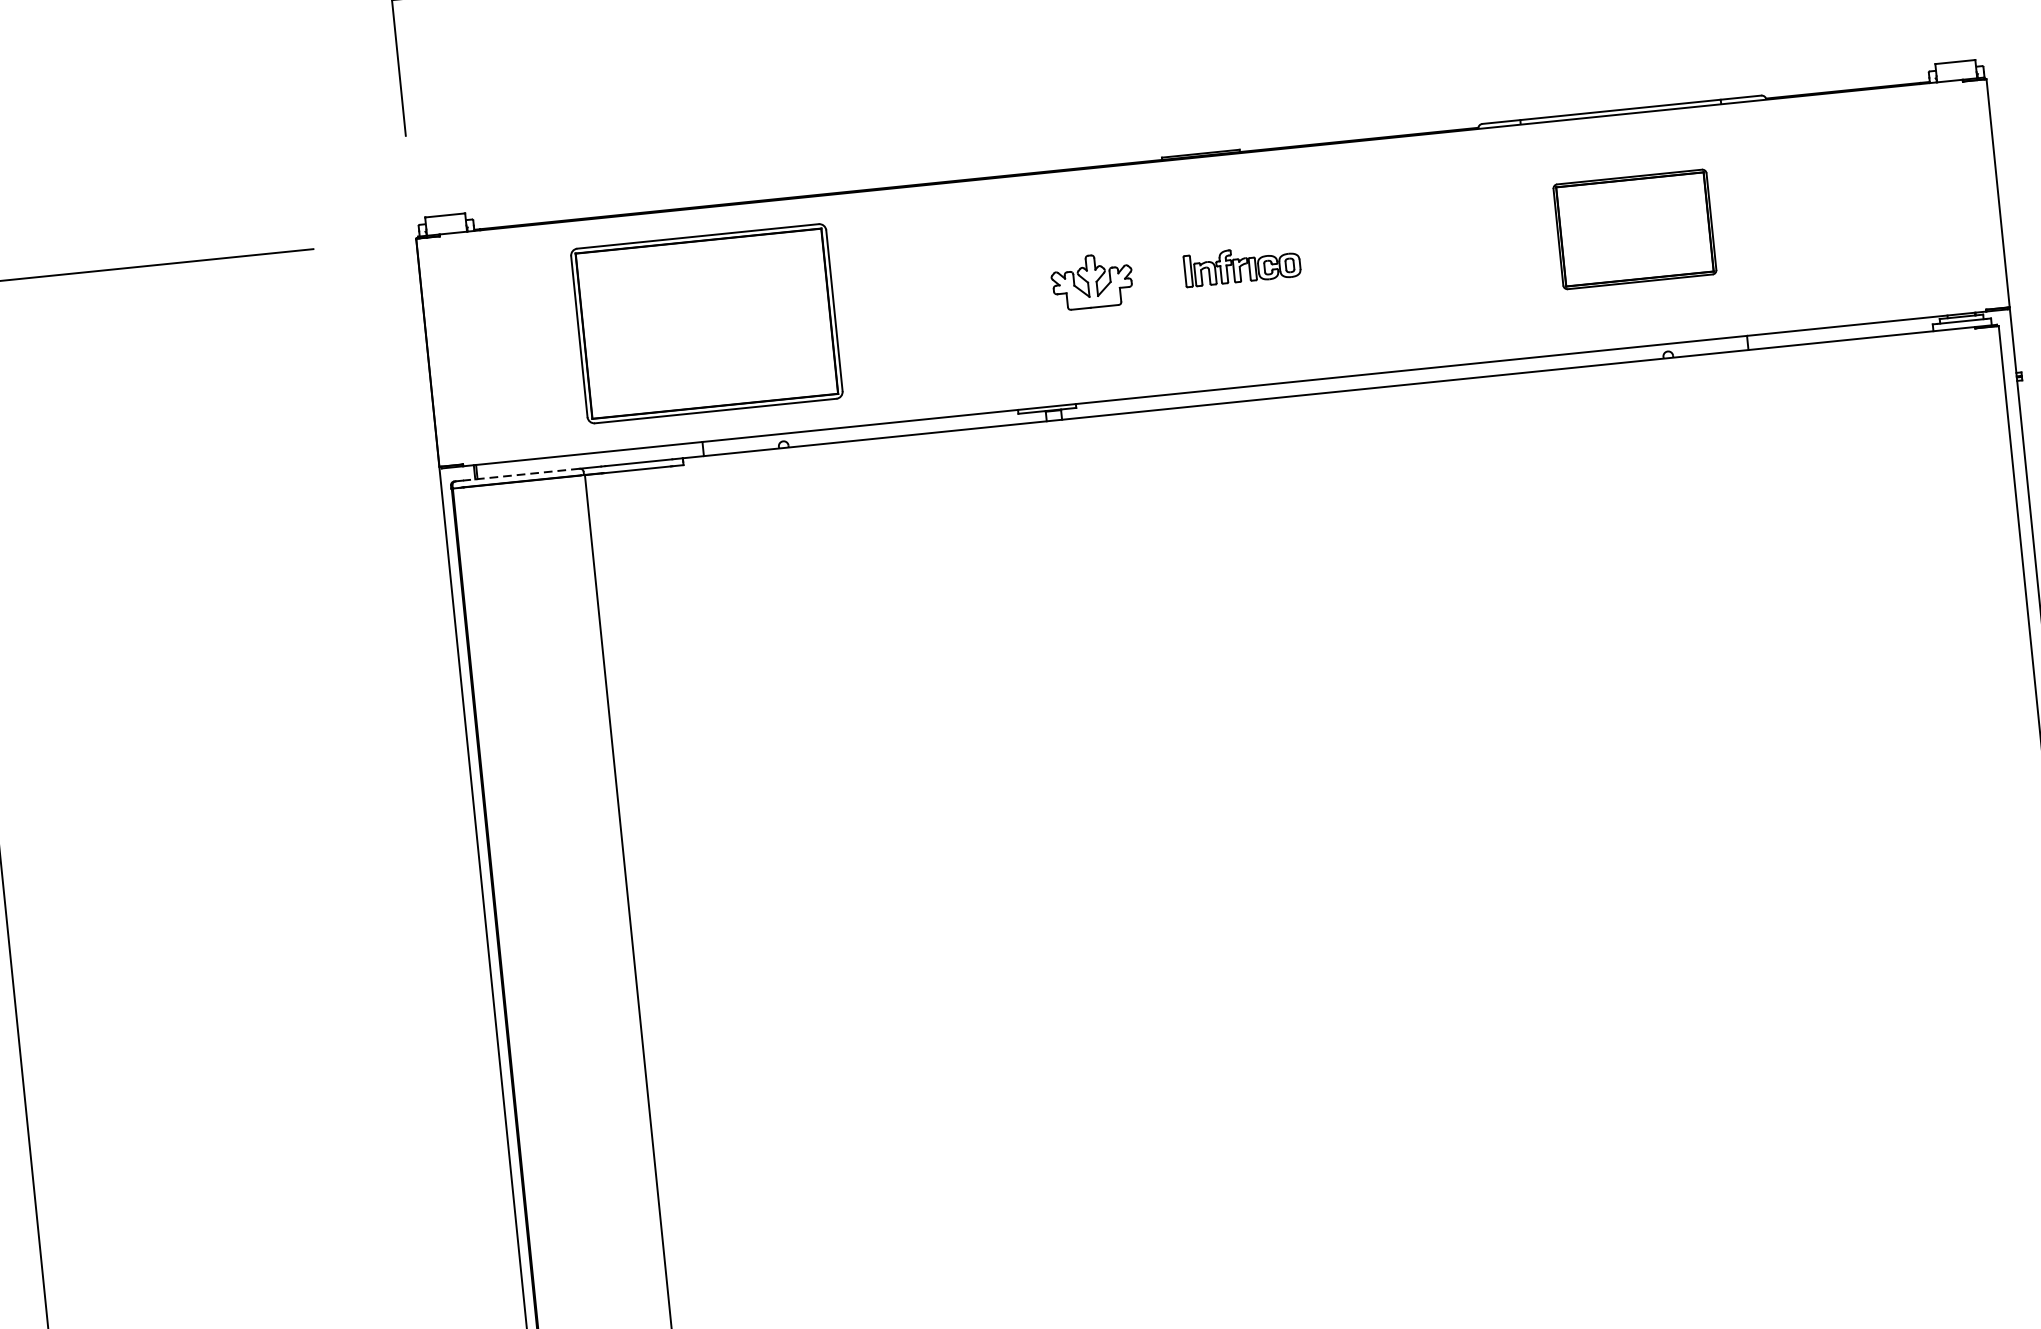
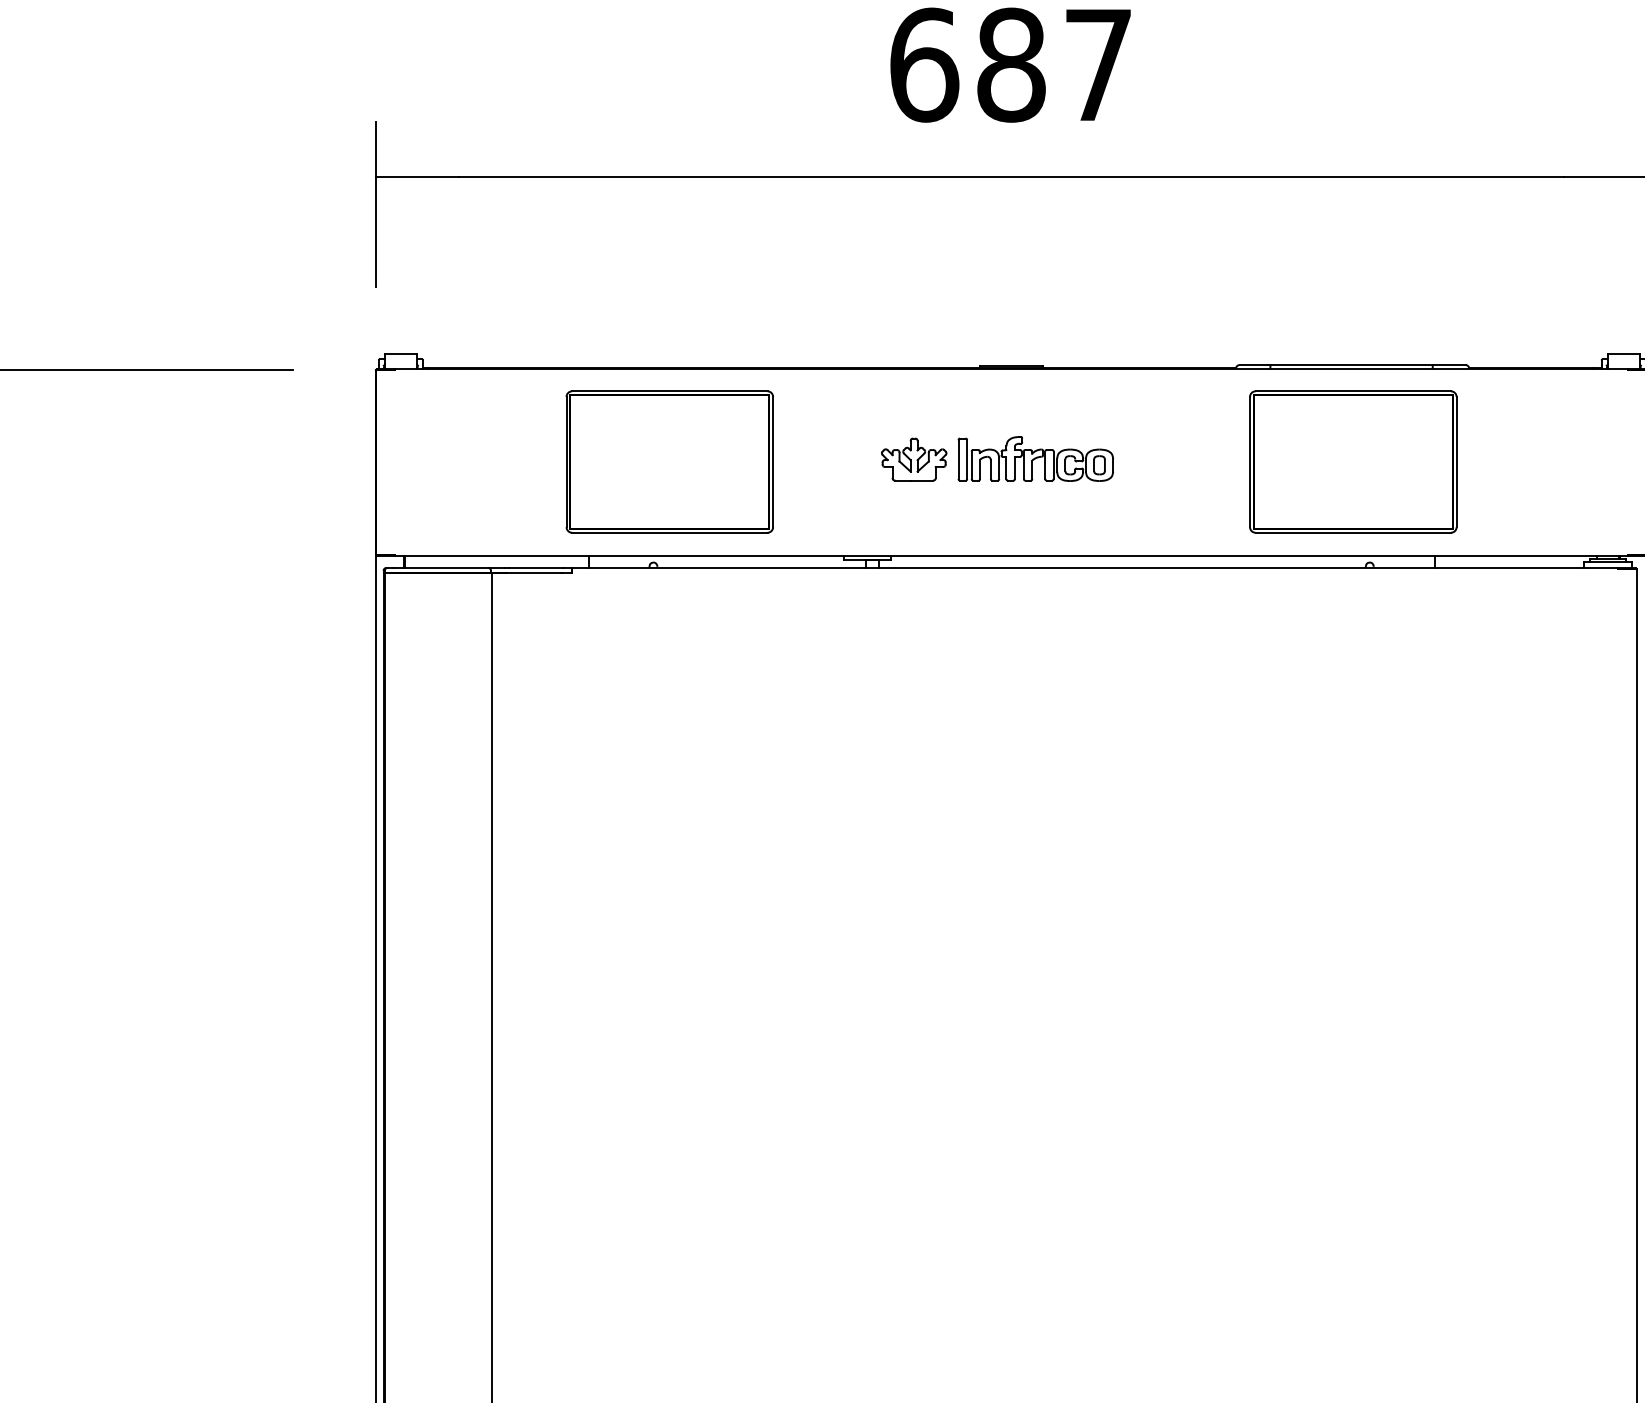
part: (1635, 228) -> (1353, 461), size x1.67
part: (1241, 264) -> (1035, 458), size x1.67
part: (706, 323) -> (669, 461), moved
line: (520, 474) -> (440, 567), dashed -> solid

